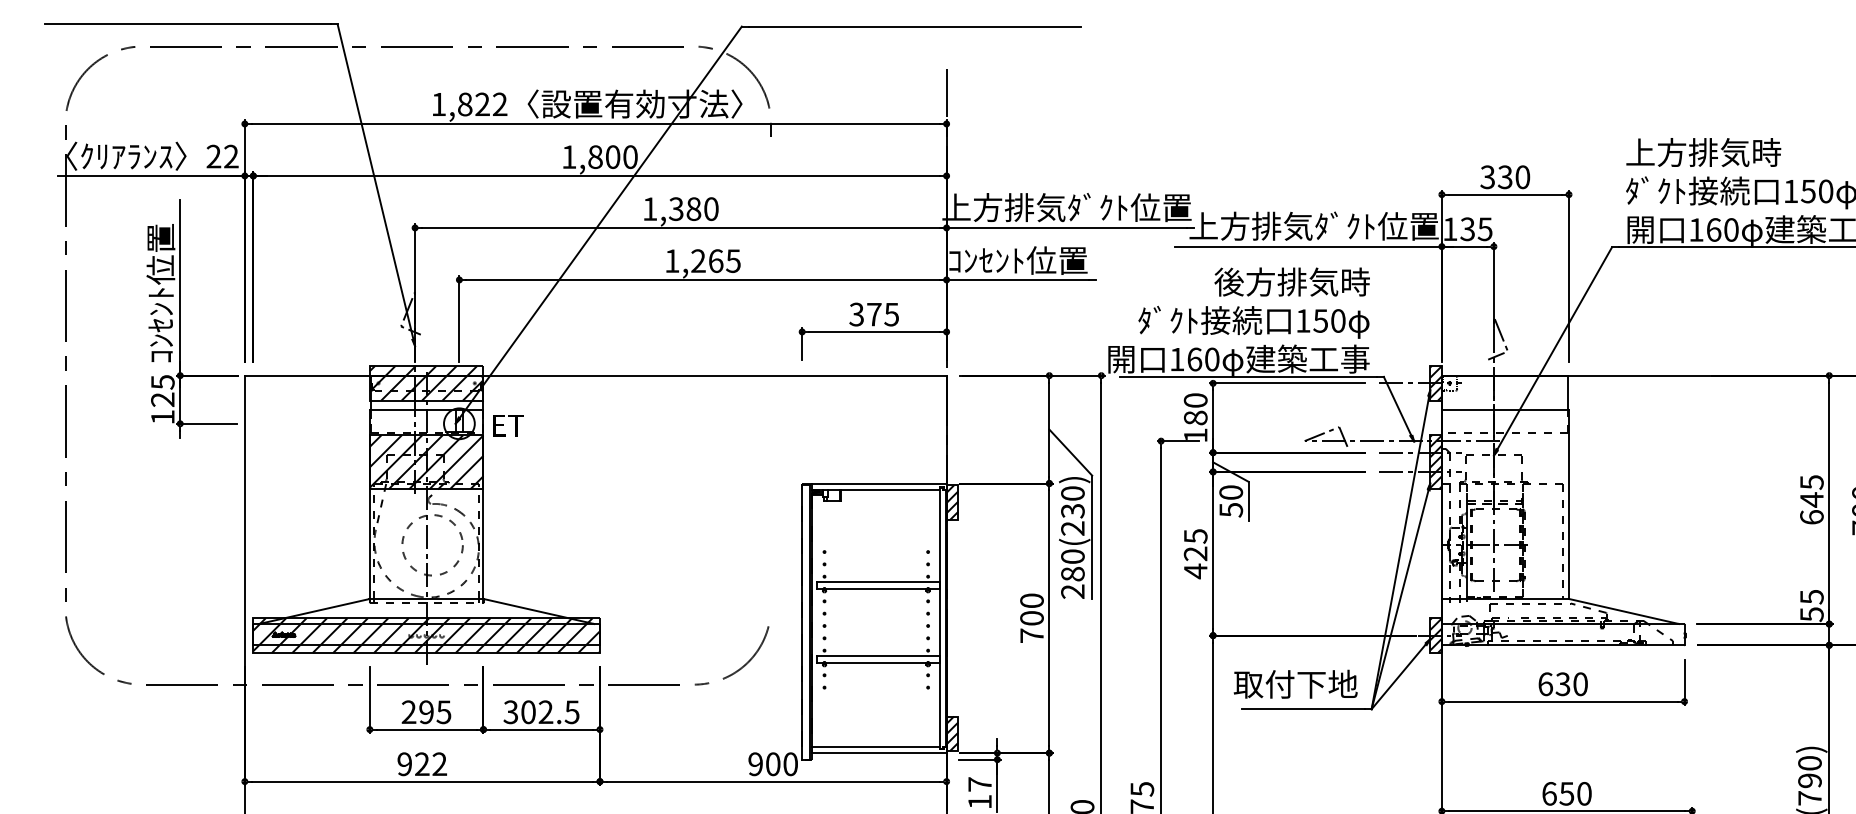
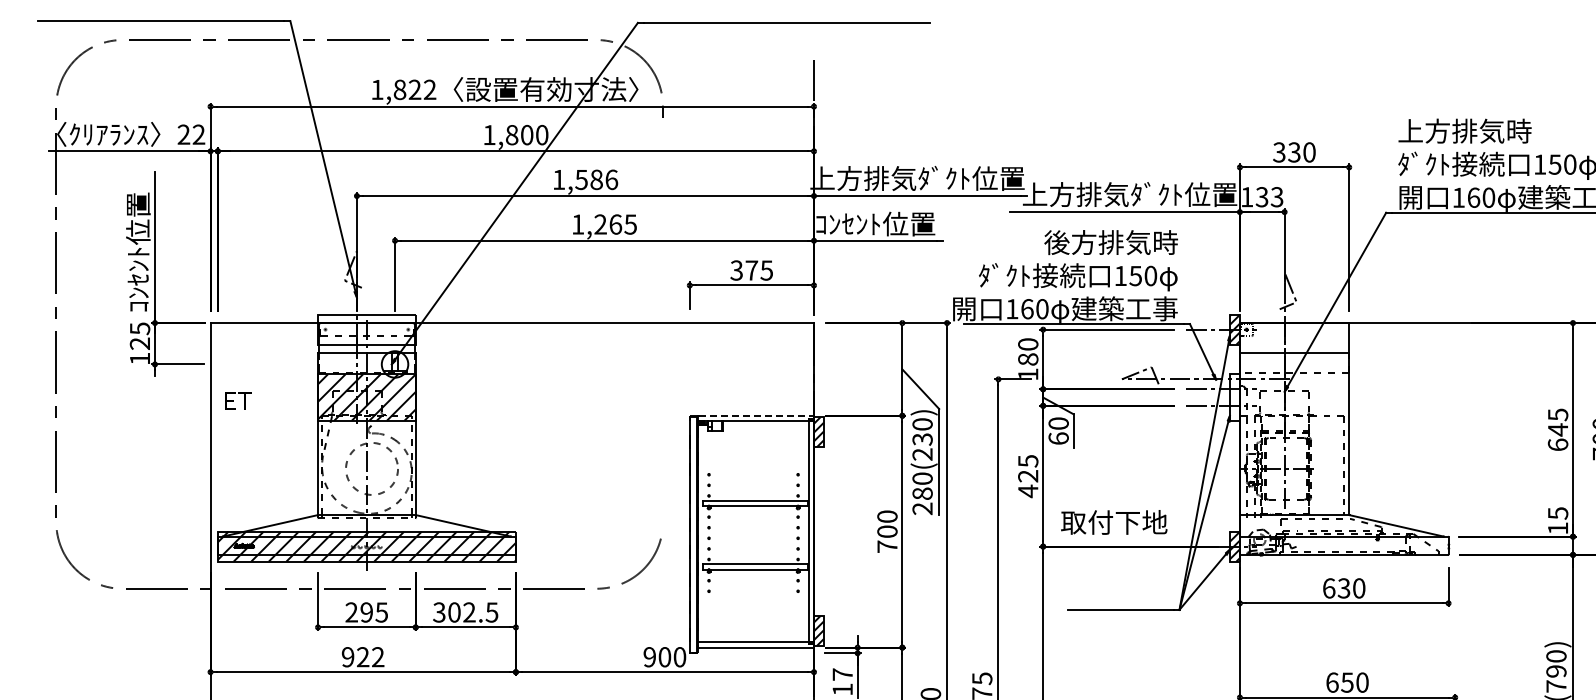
text: (694, 208) -> (597, 179), 1,380 -> 1,586
text: (1485, 228) -> (1277, 196), 135 -> 133
hatch: (426, 383) -> (366, 329), removed
text: (508, 425) -> (238, 400), moved
hatch: (1435, 462) -> (1234, 397), removed
line: (879, 483) -> (756, 415), solid -> dashed
text: (1230, 509) -> (1058, 438), 50 -> 60
text: (1812, 614) -> (1558, 528), 55 -> 15
text: (1296, 684) -> (1114, 522), moved

